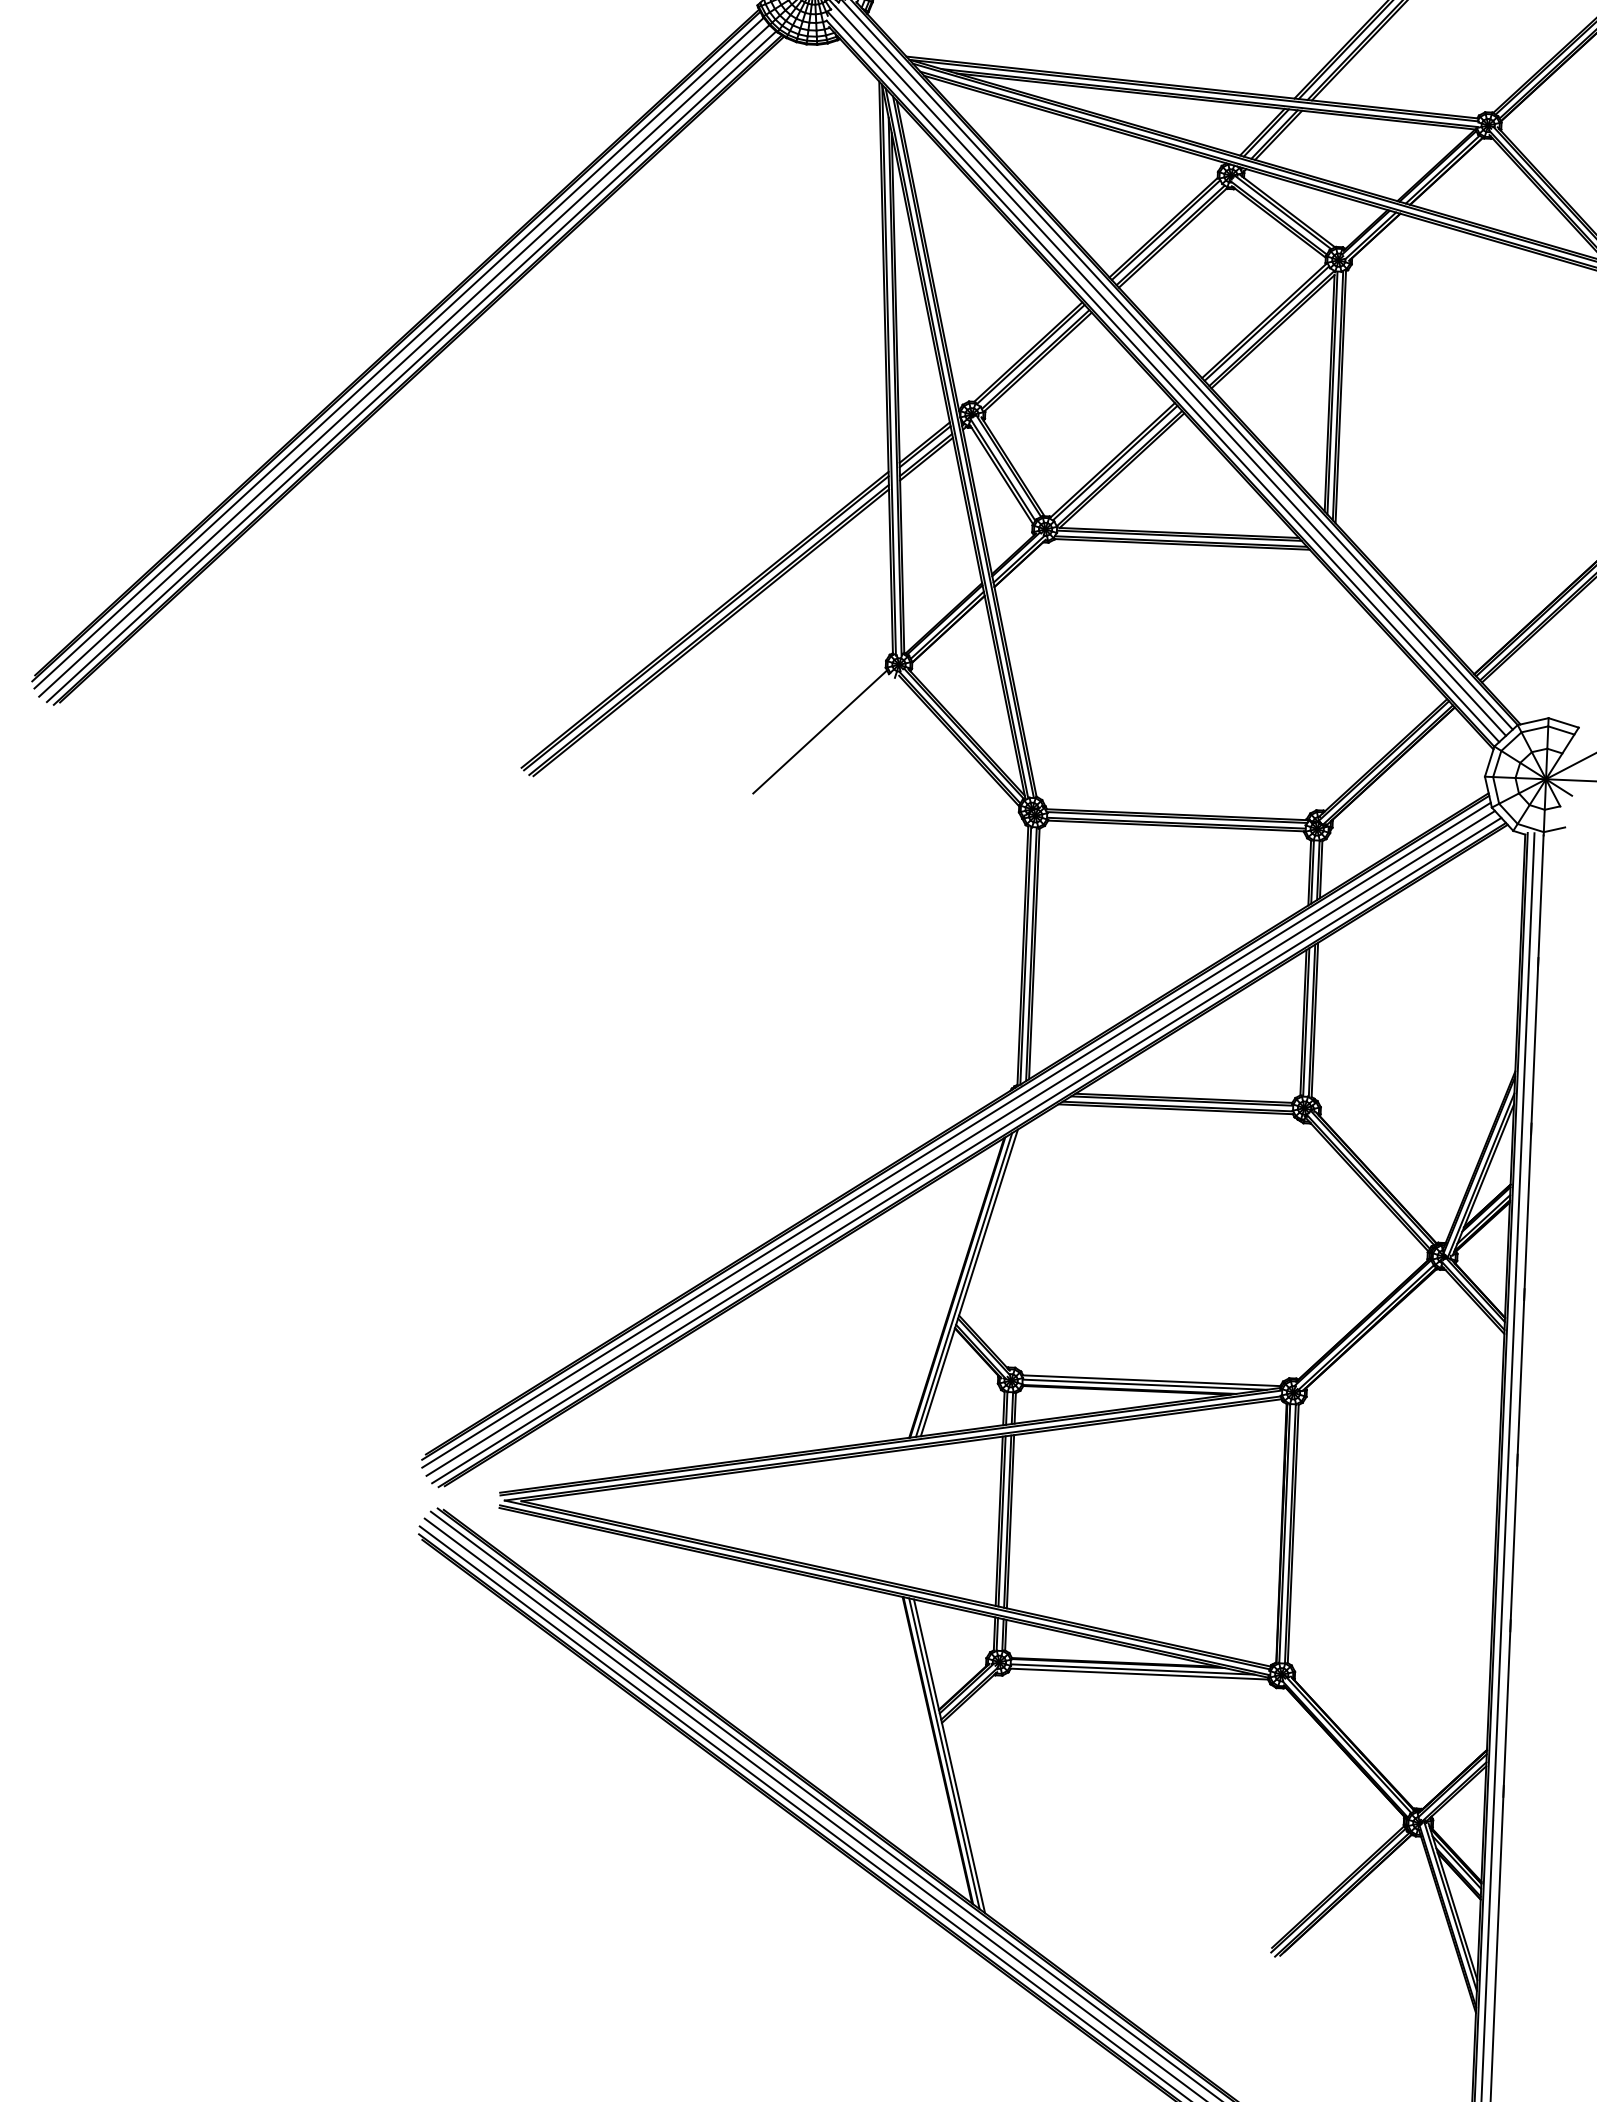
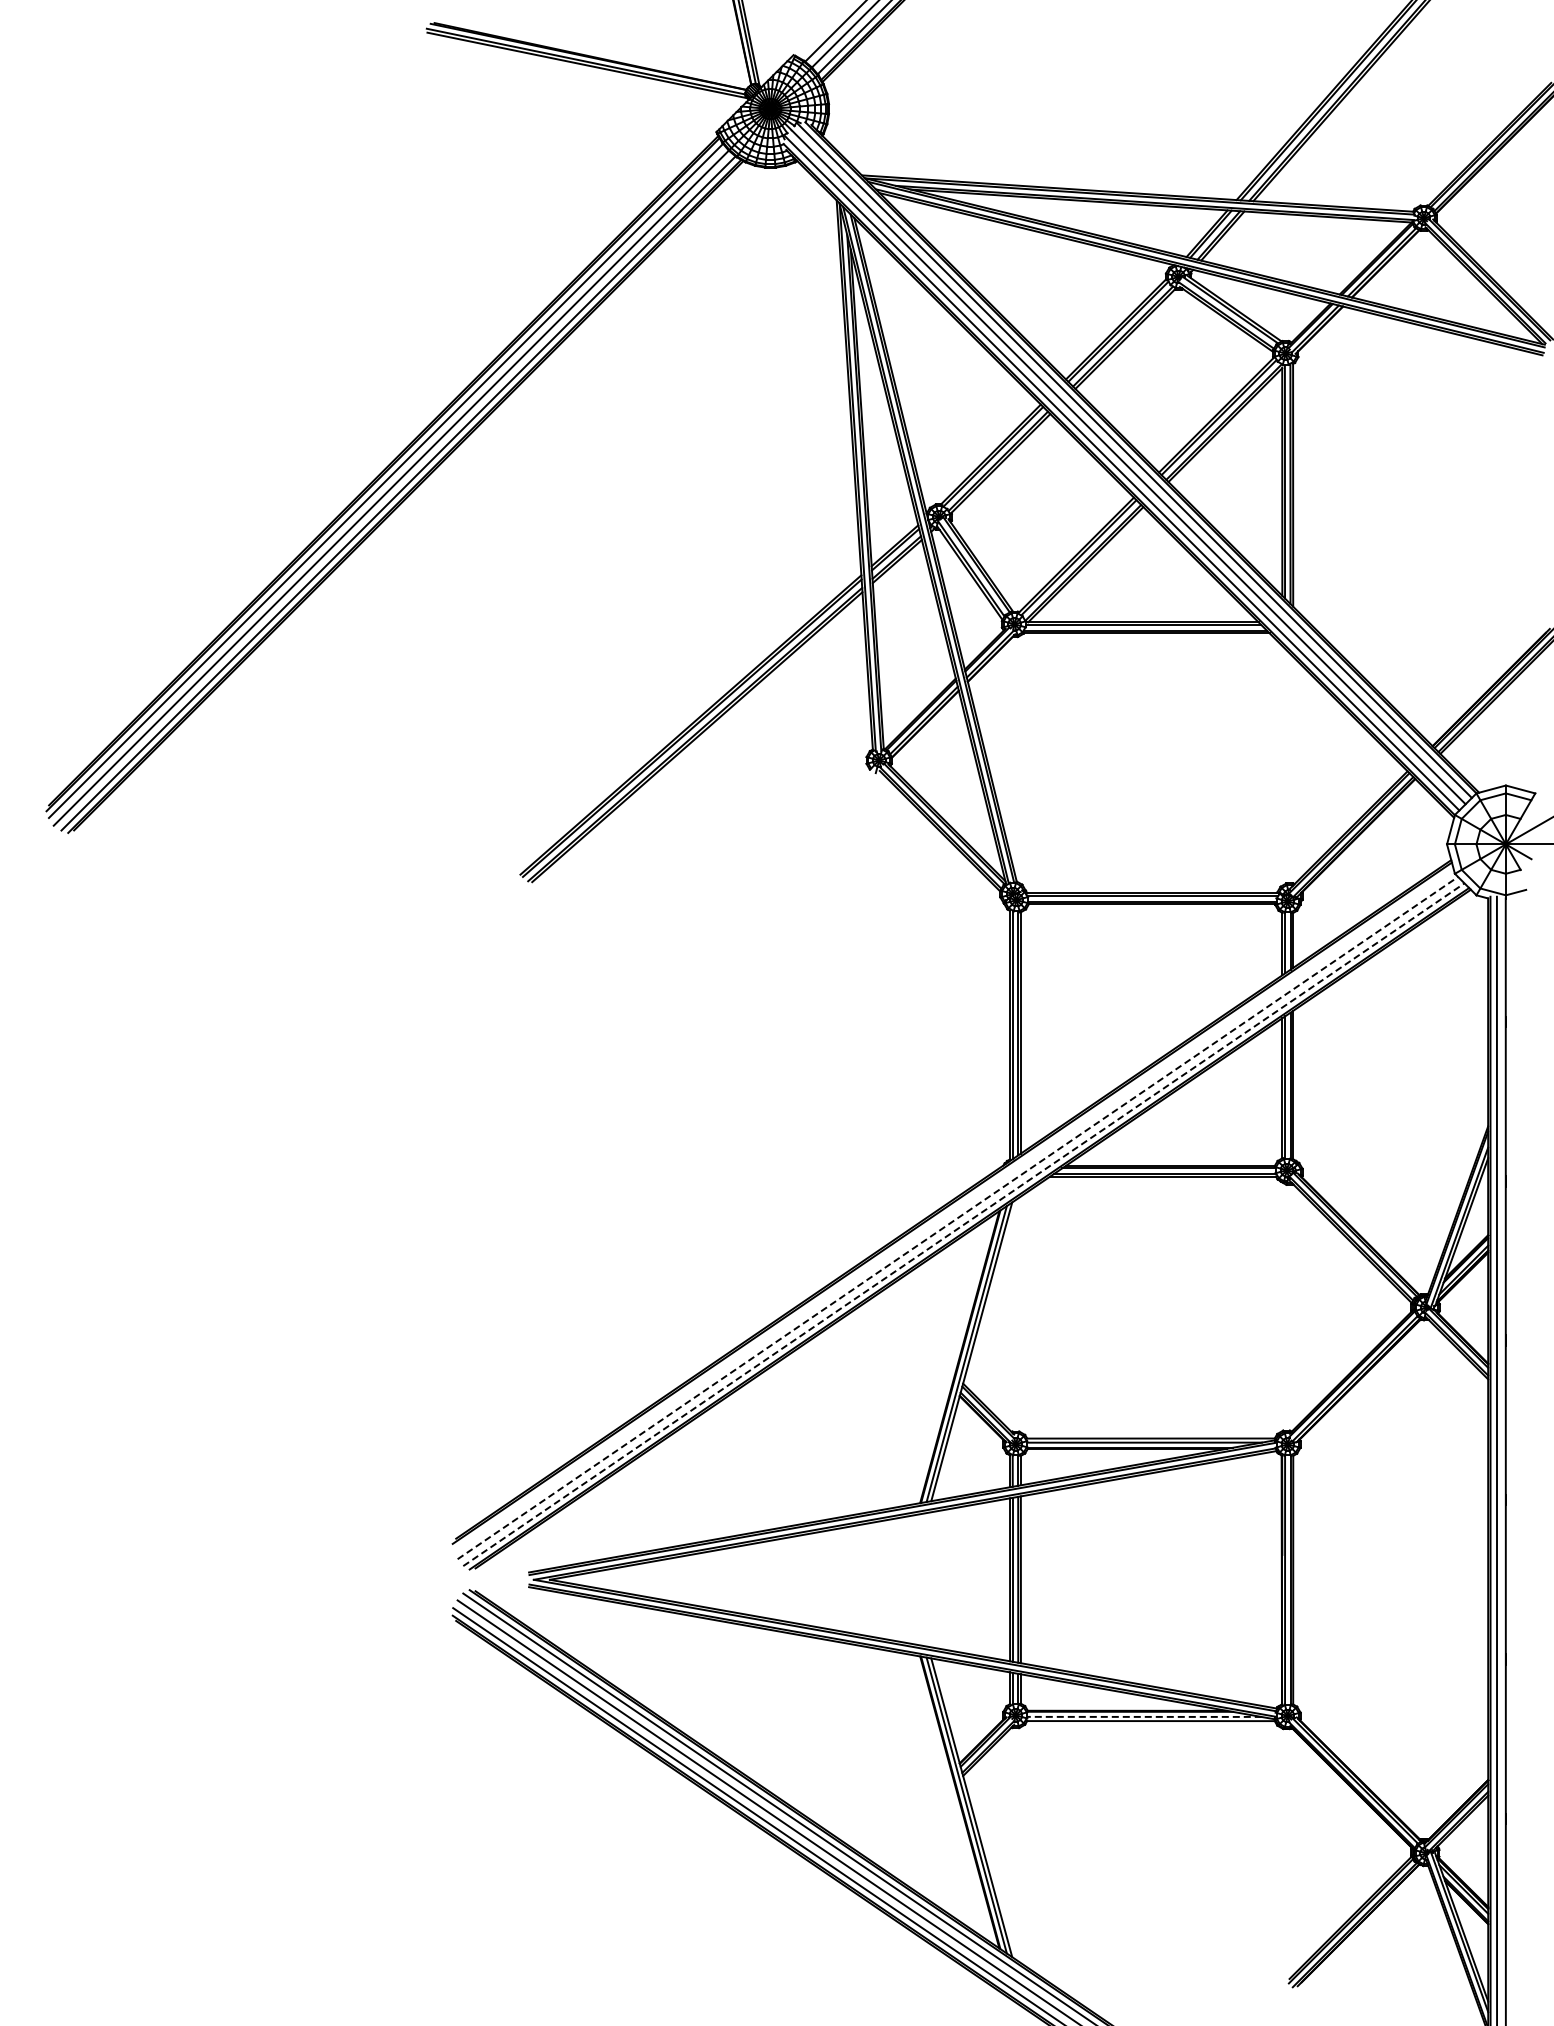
line: (819, 731) -> (805, 827), removed
line: (956, 1135) -> (953, 1210), removed
line: (961, 1142) -> (958, 1217), solid -> dashed
line: (966, 1150) -> (963, 1224), solid -> dashed
line: (1131, 1669) -> (1143, 1716), solid -> dashed

